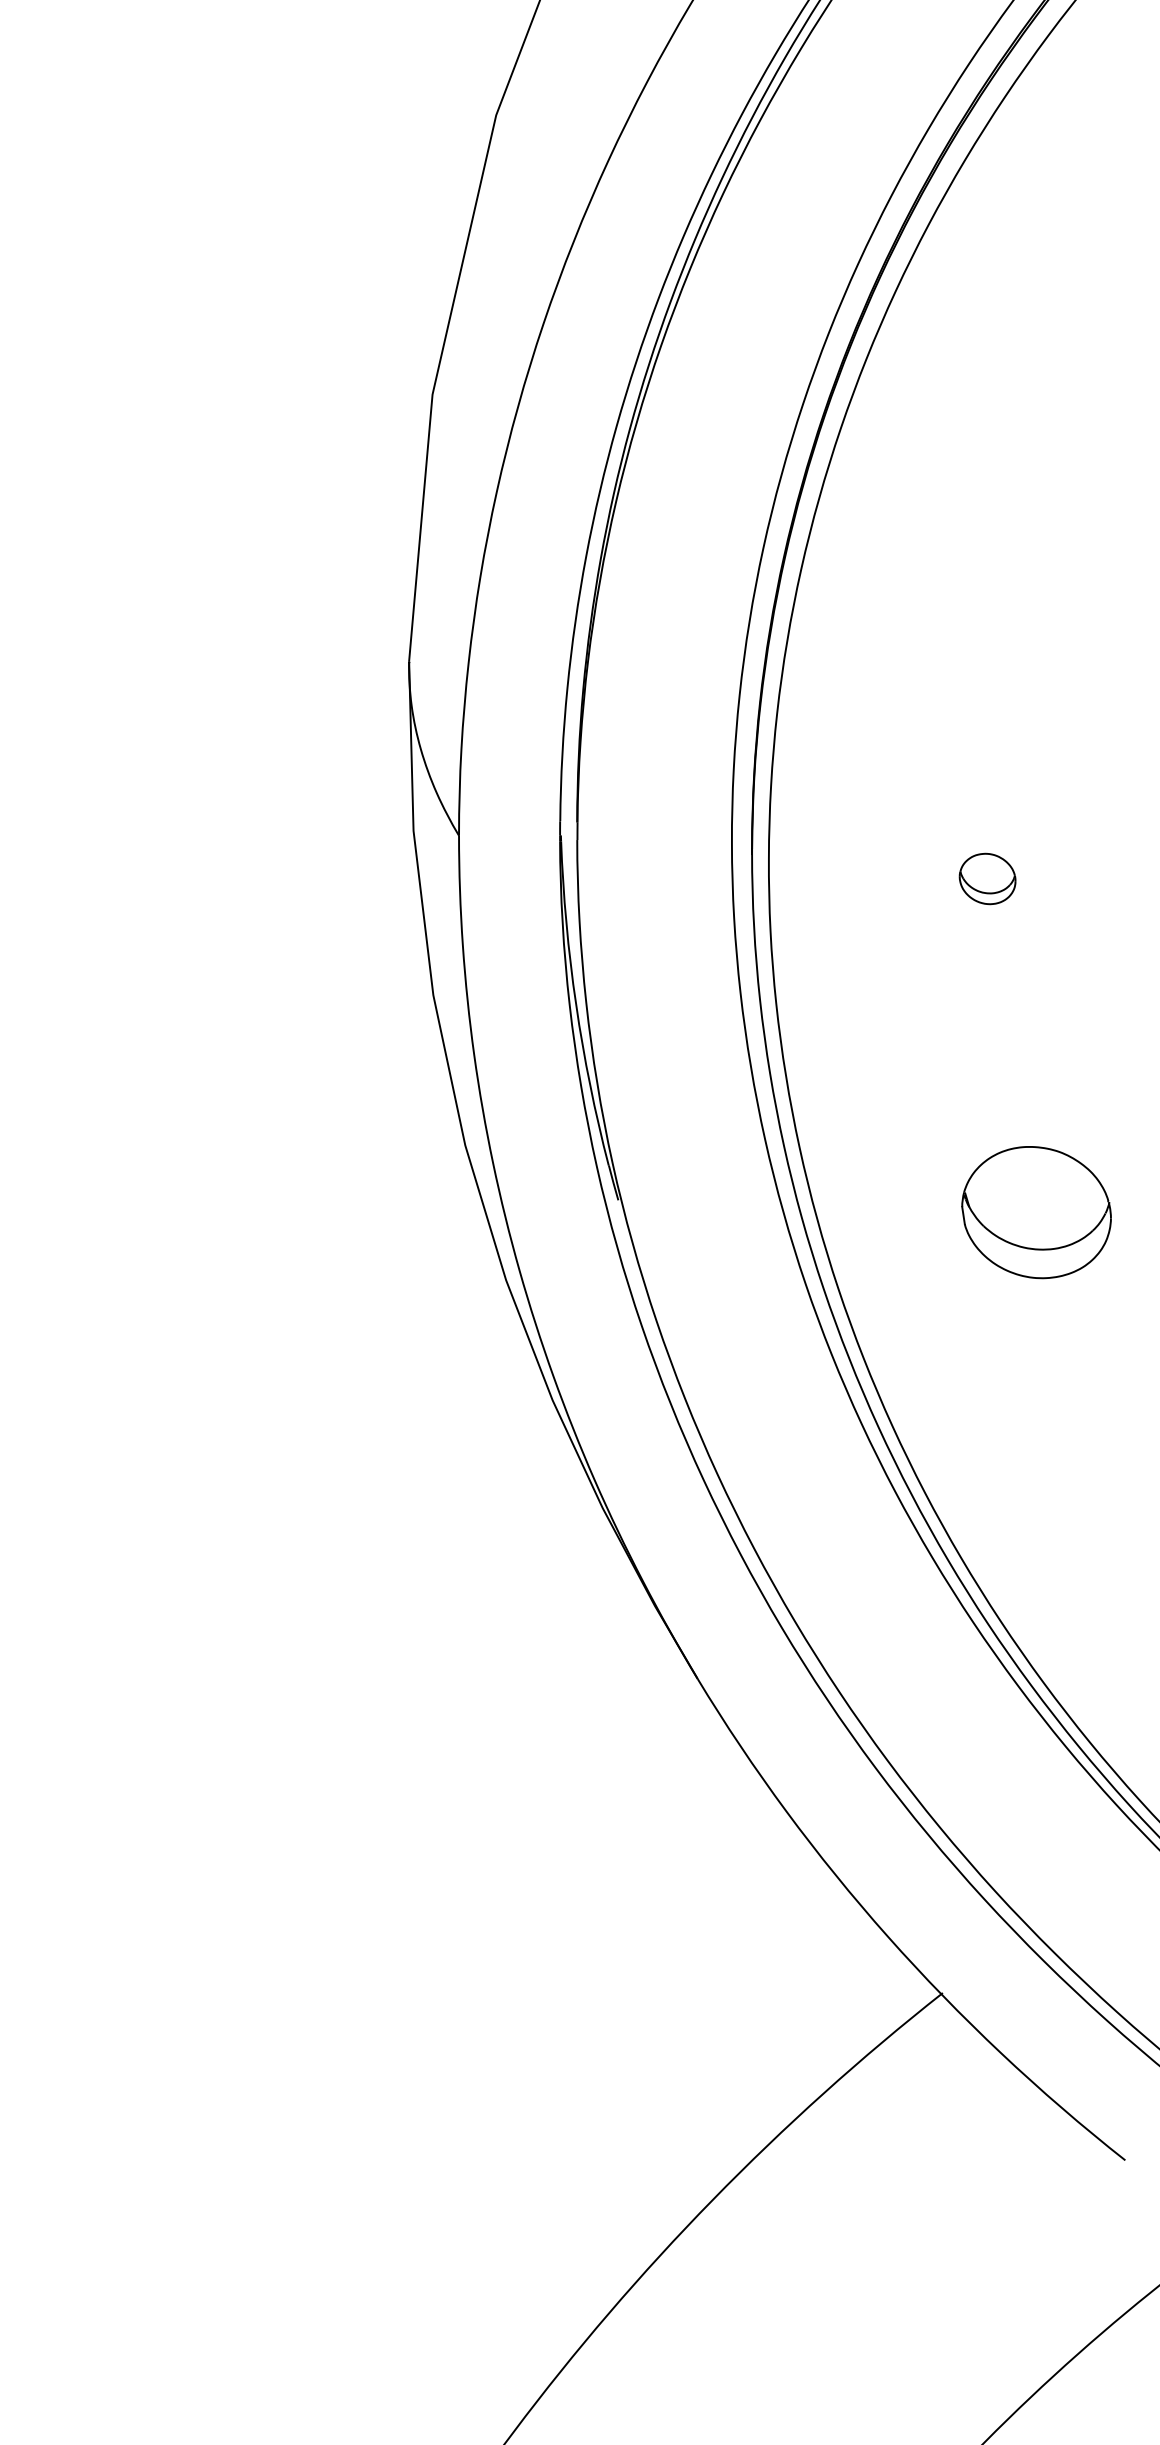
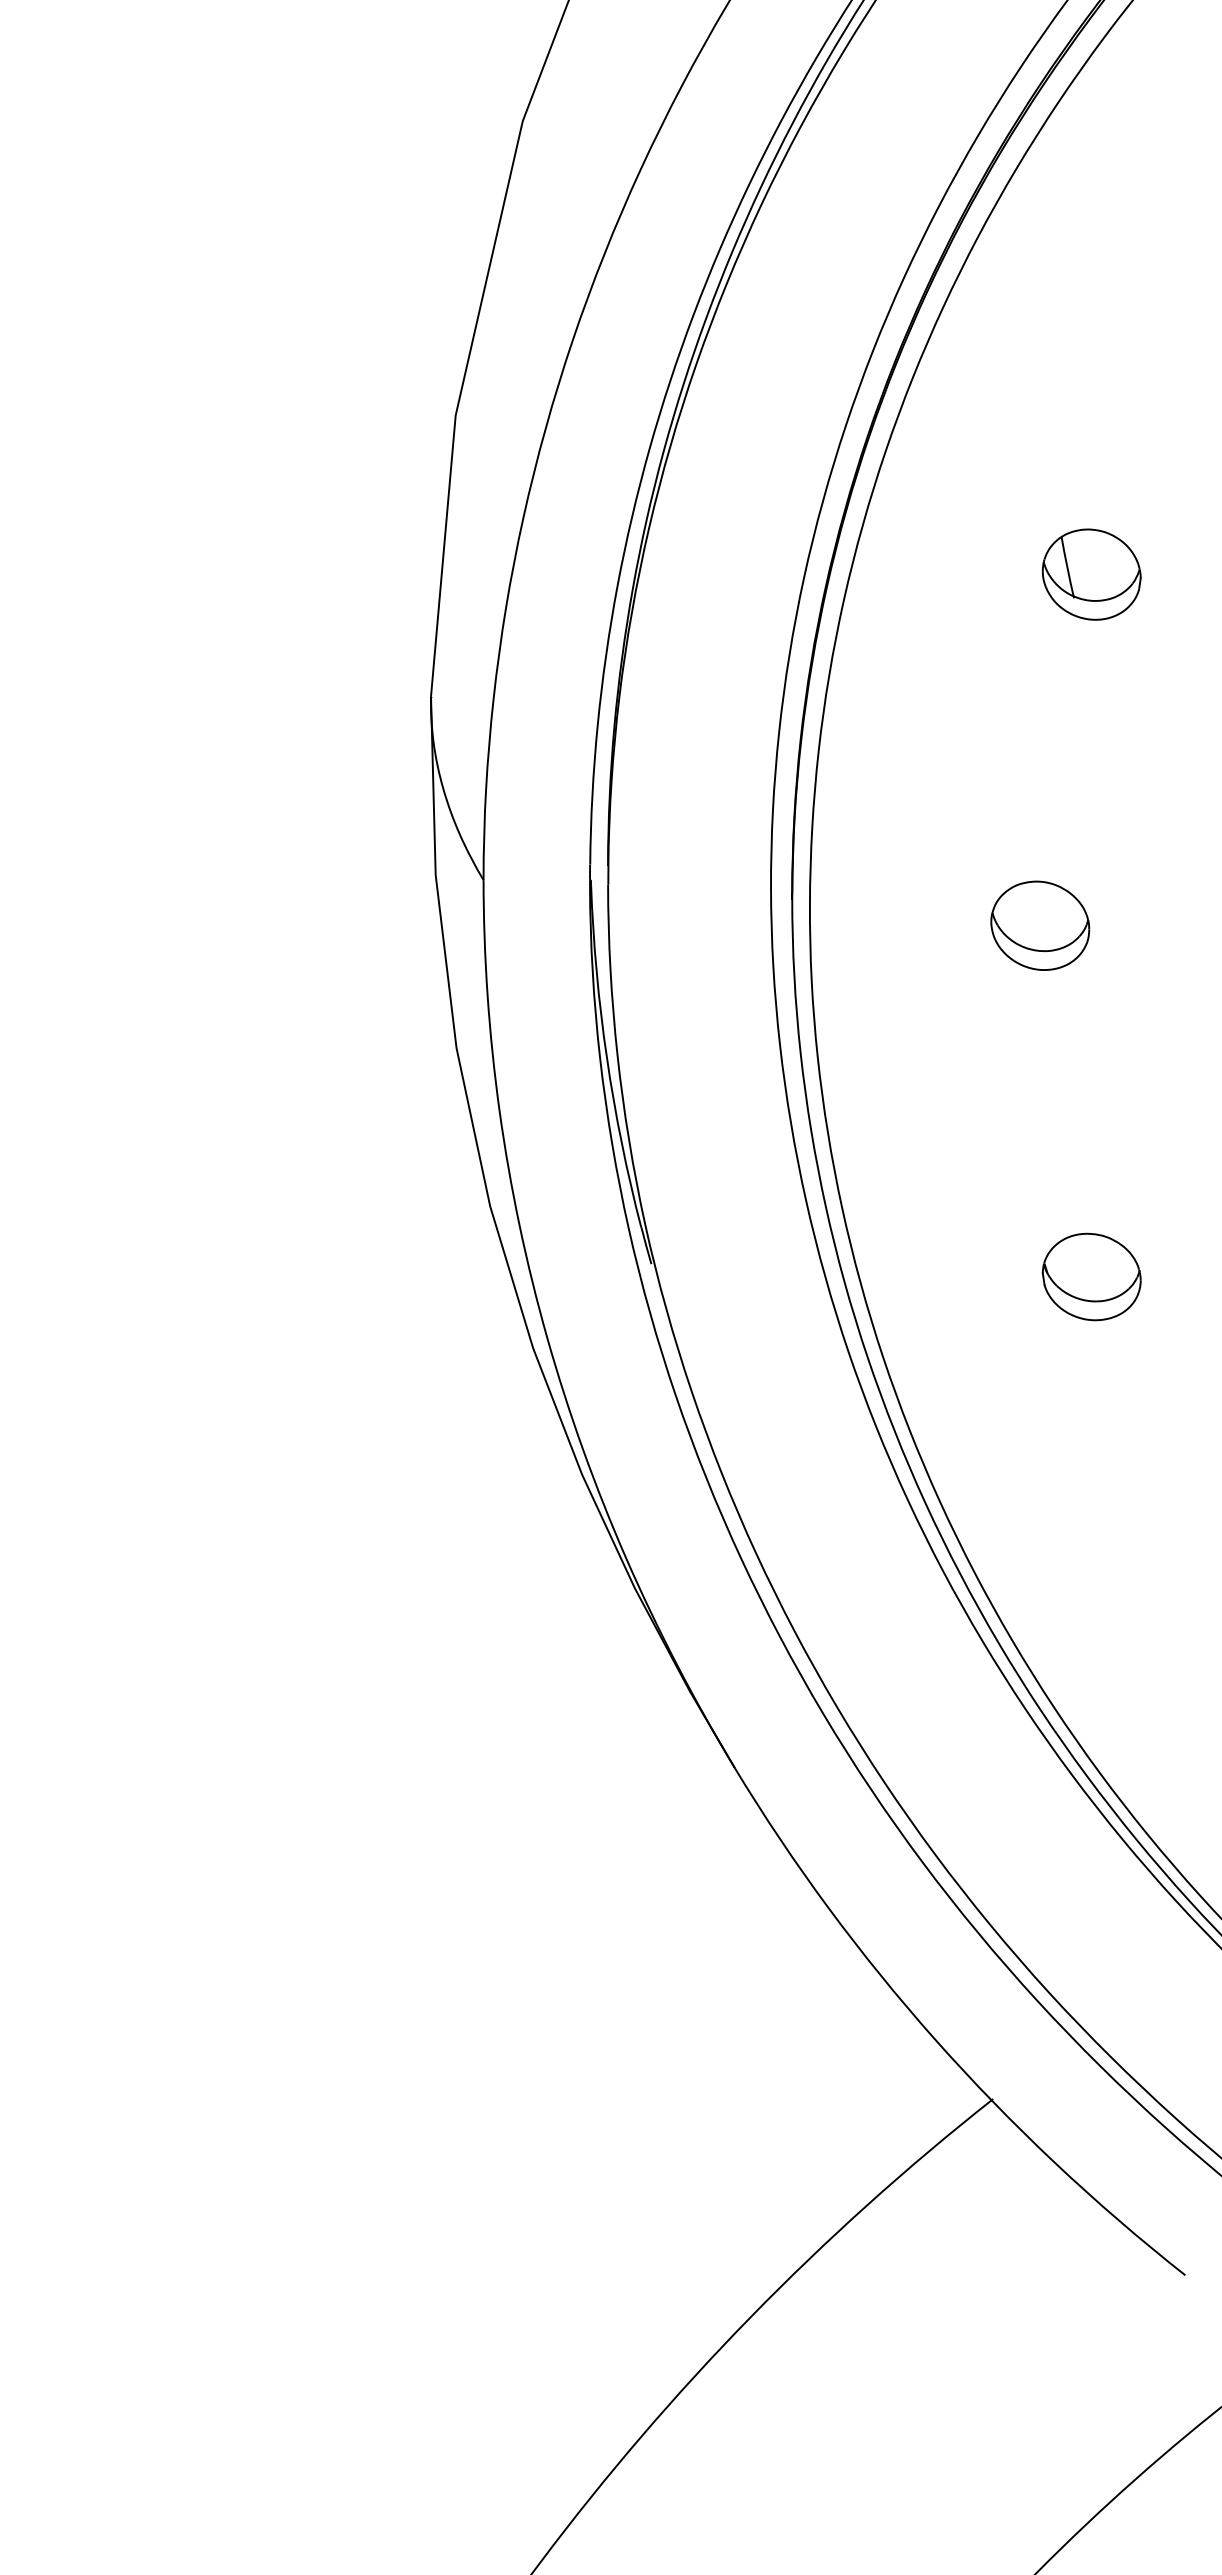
part: (1036, 545) -> (1091, 574), added
part: (987, 878) -> (1040, 925), size x1.67
part: (1036, 1212) -> (1091, 1276), size x0.62

